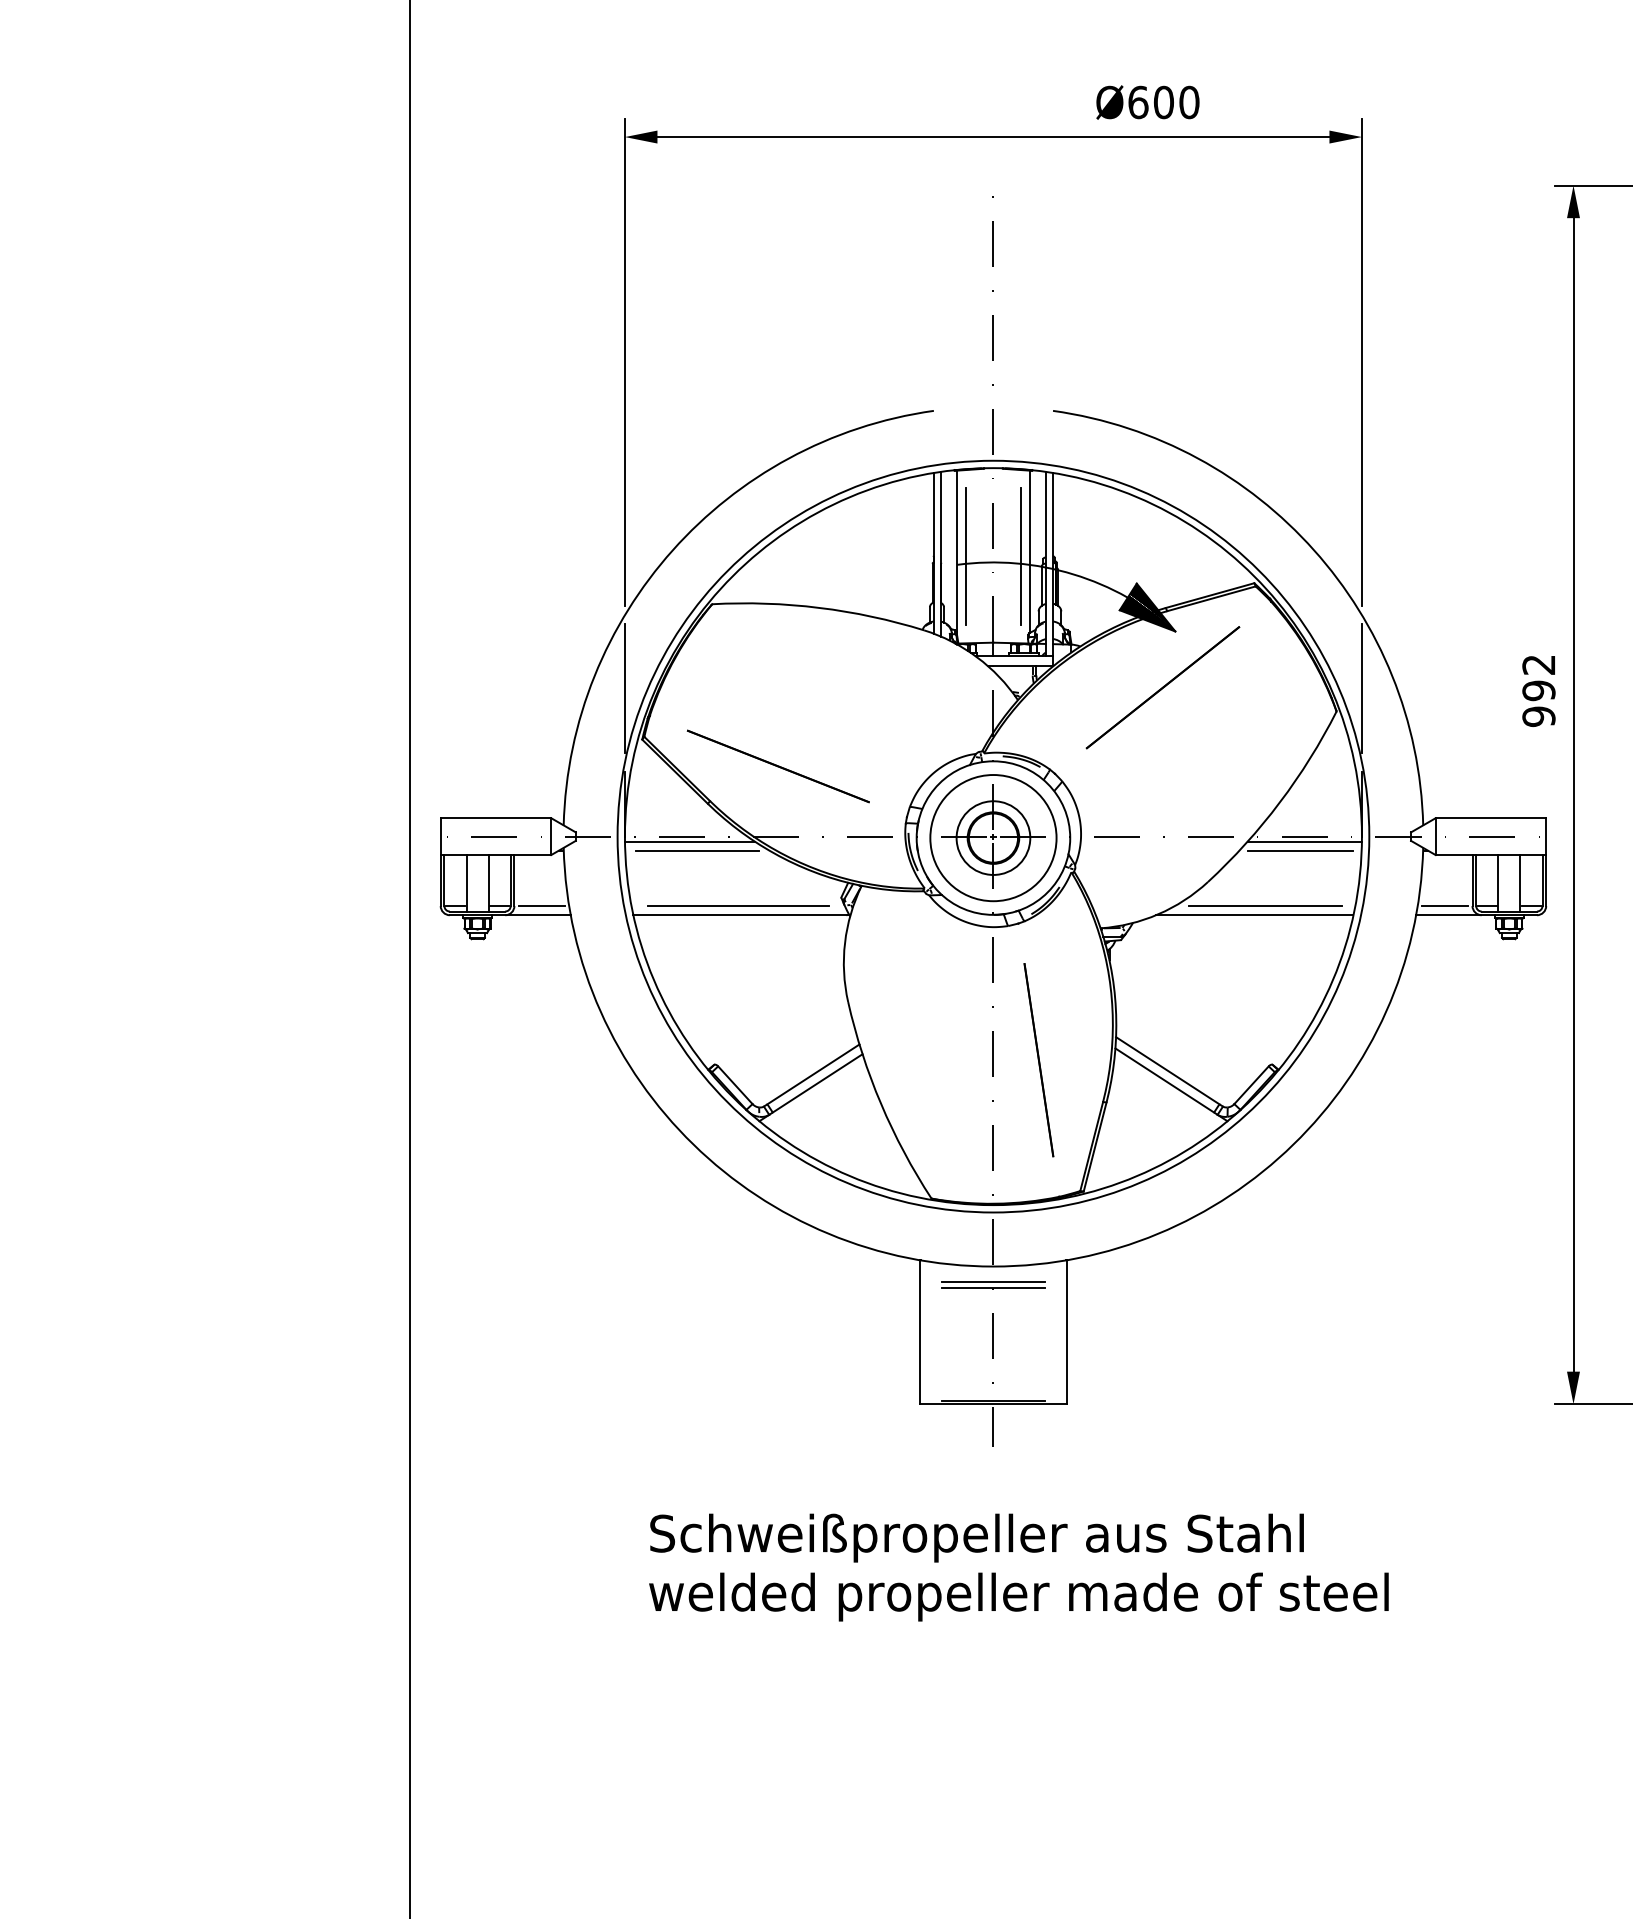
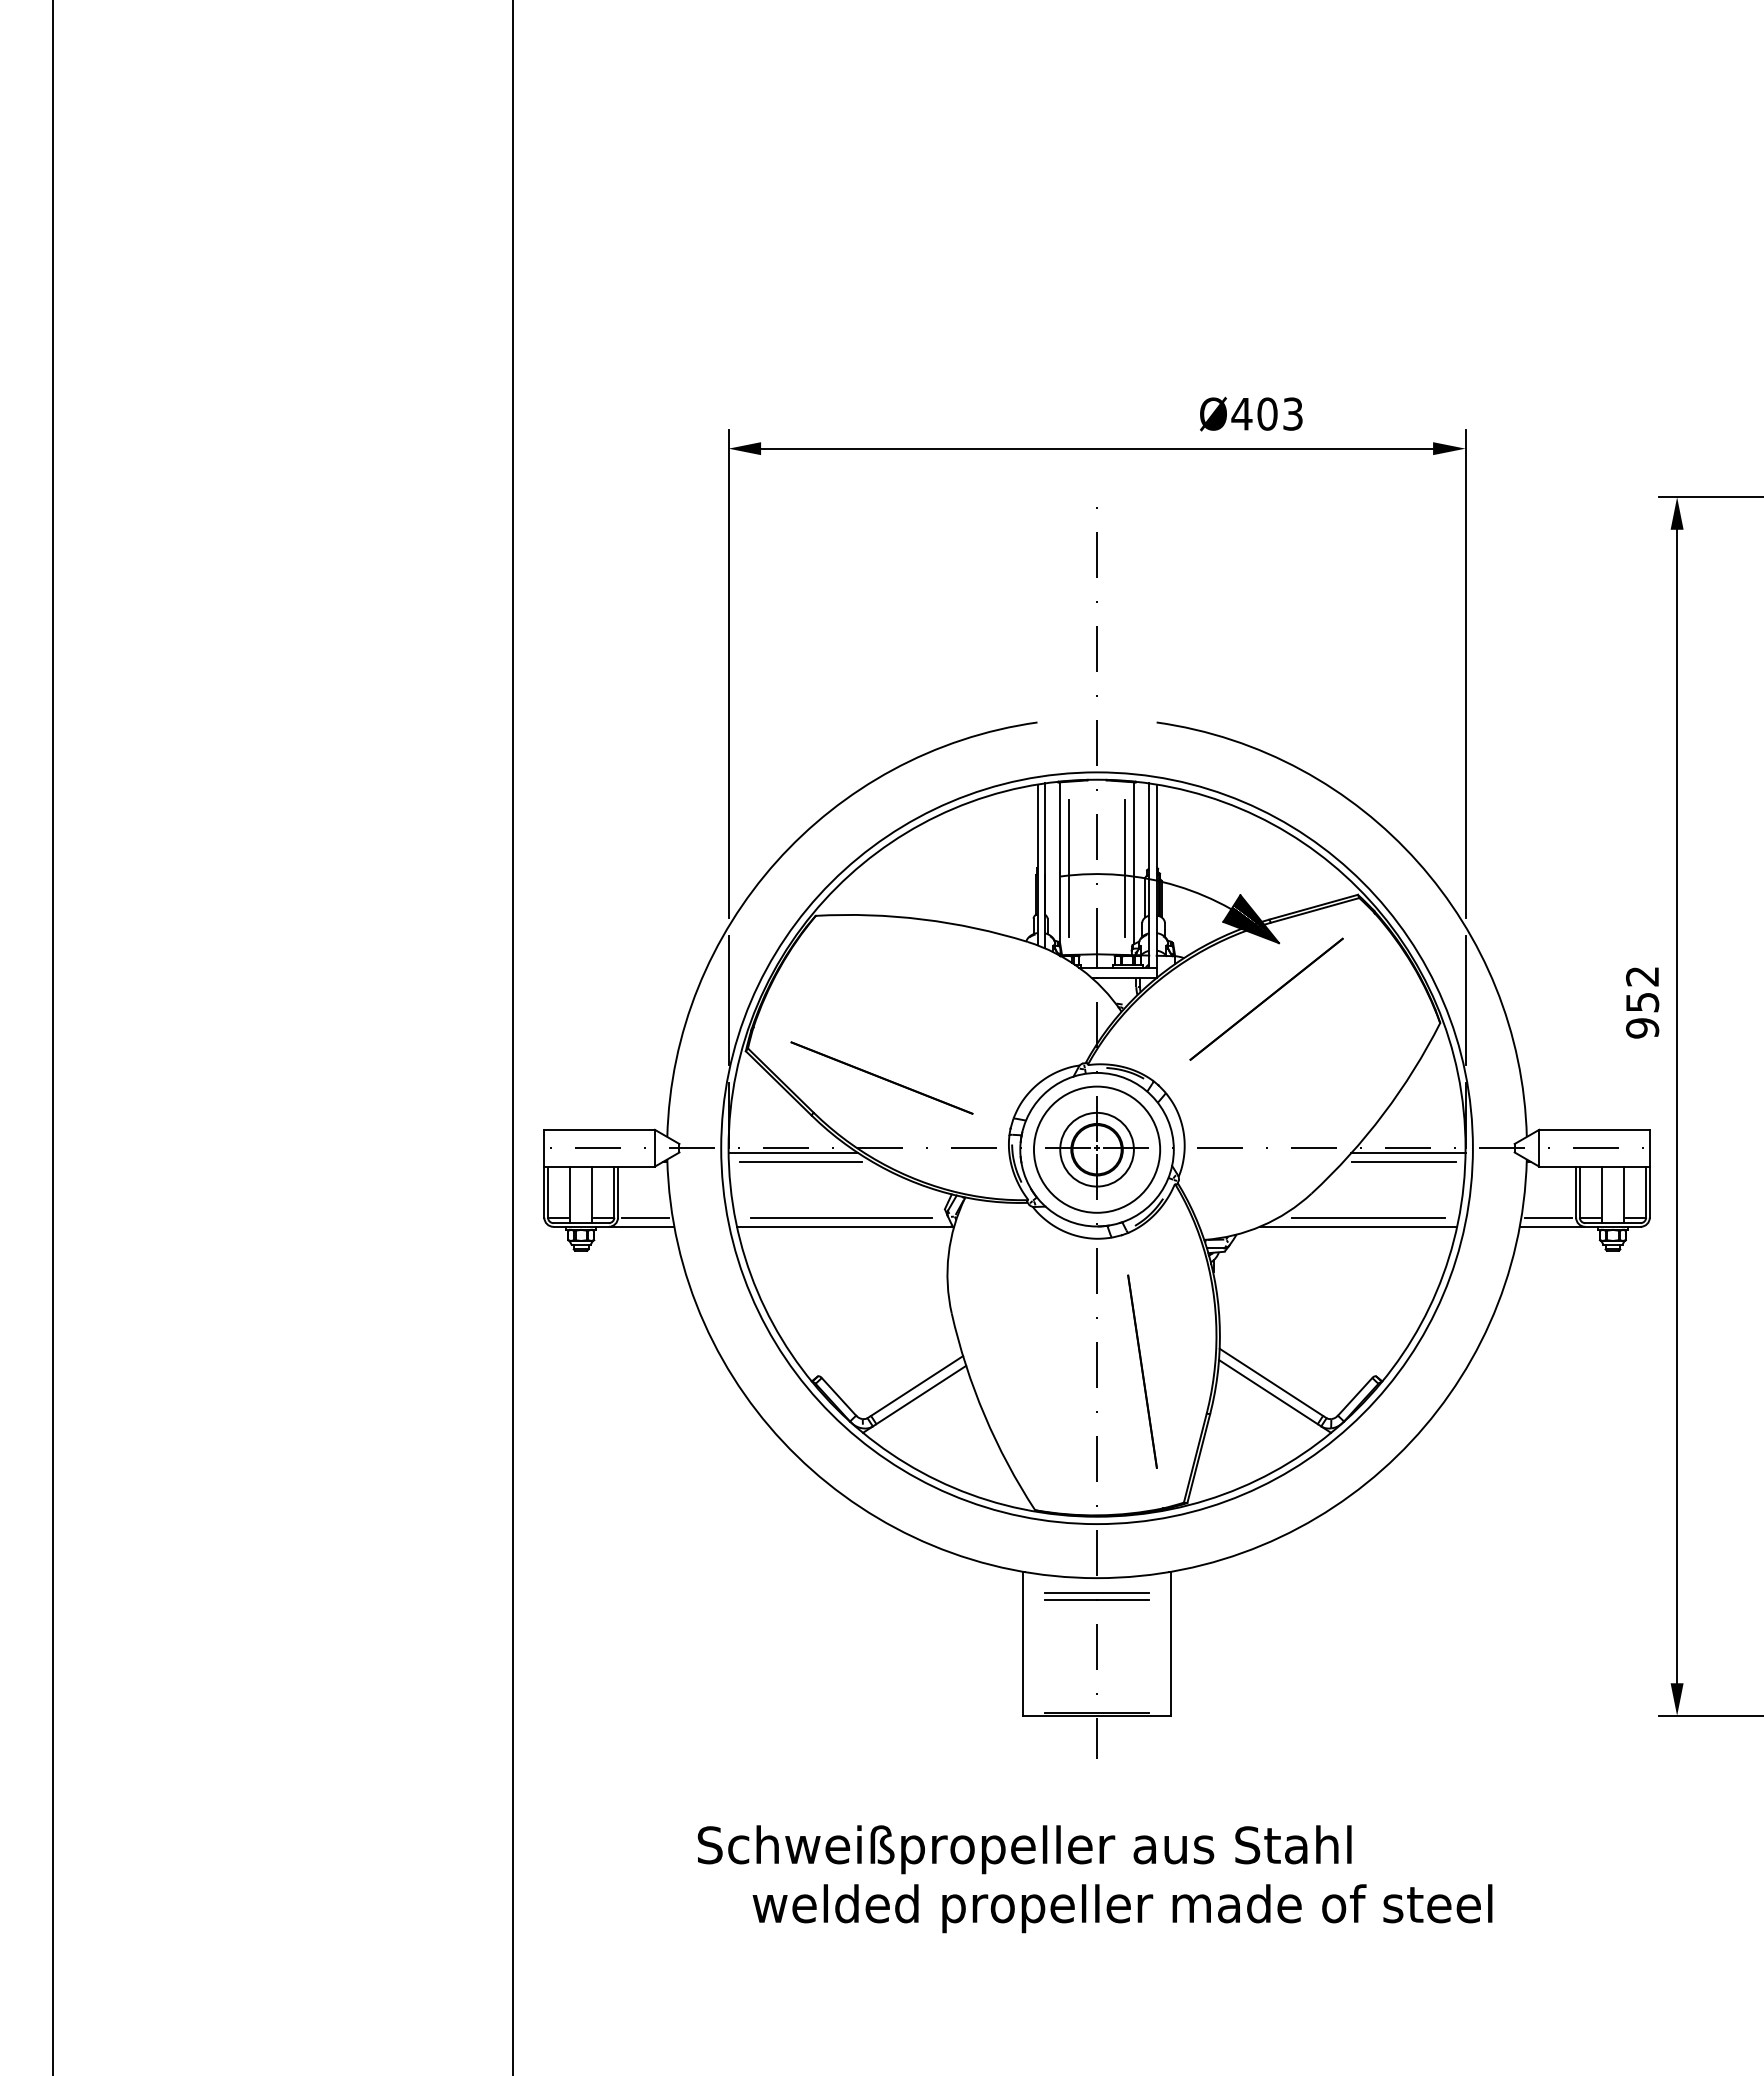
text: (1163, 101) -> (1267, 413), Ø600 -> Ø403
text: (1538, 690) -> (1642, 1002), 992 -> 952
text: (976, 1537) -> (1024, 1849), moved

